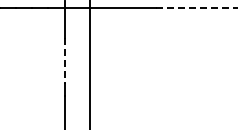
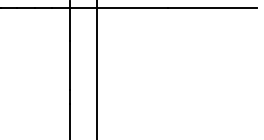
line: (197, 7) -> (212, 8), dashed -> solid
line: (65, 60) -> (70, 65), dashed -> solid

